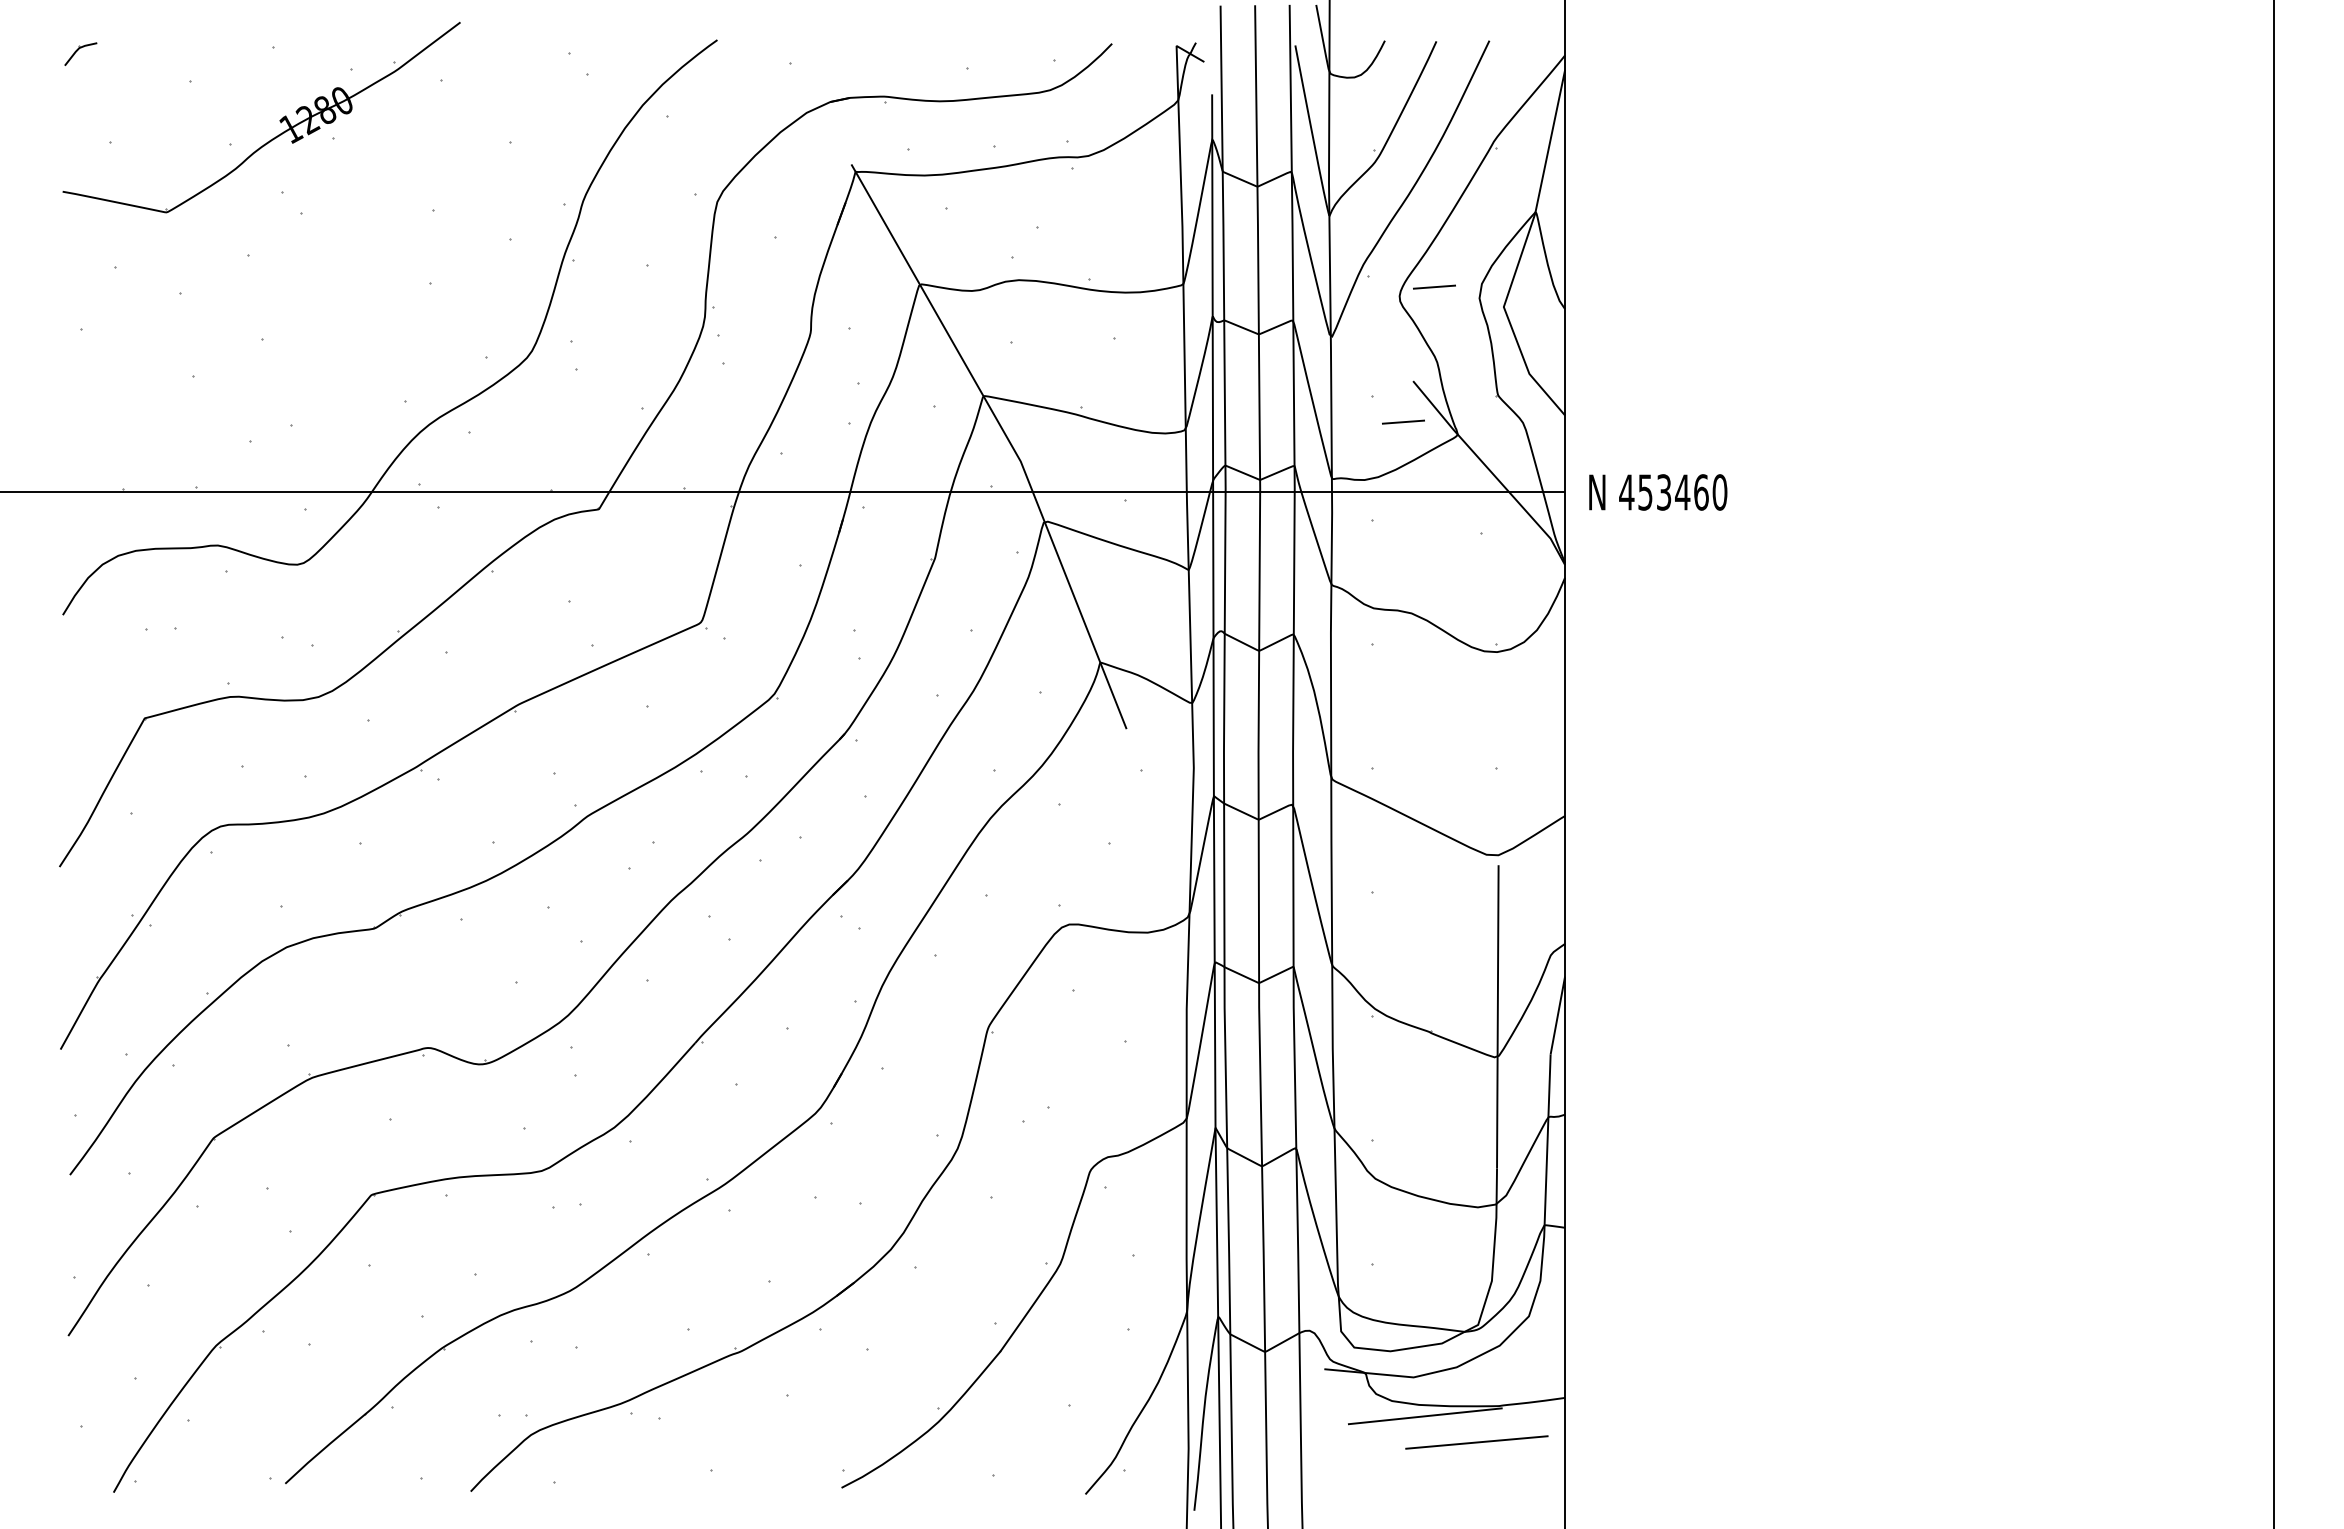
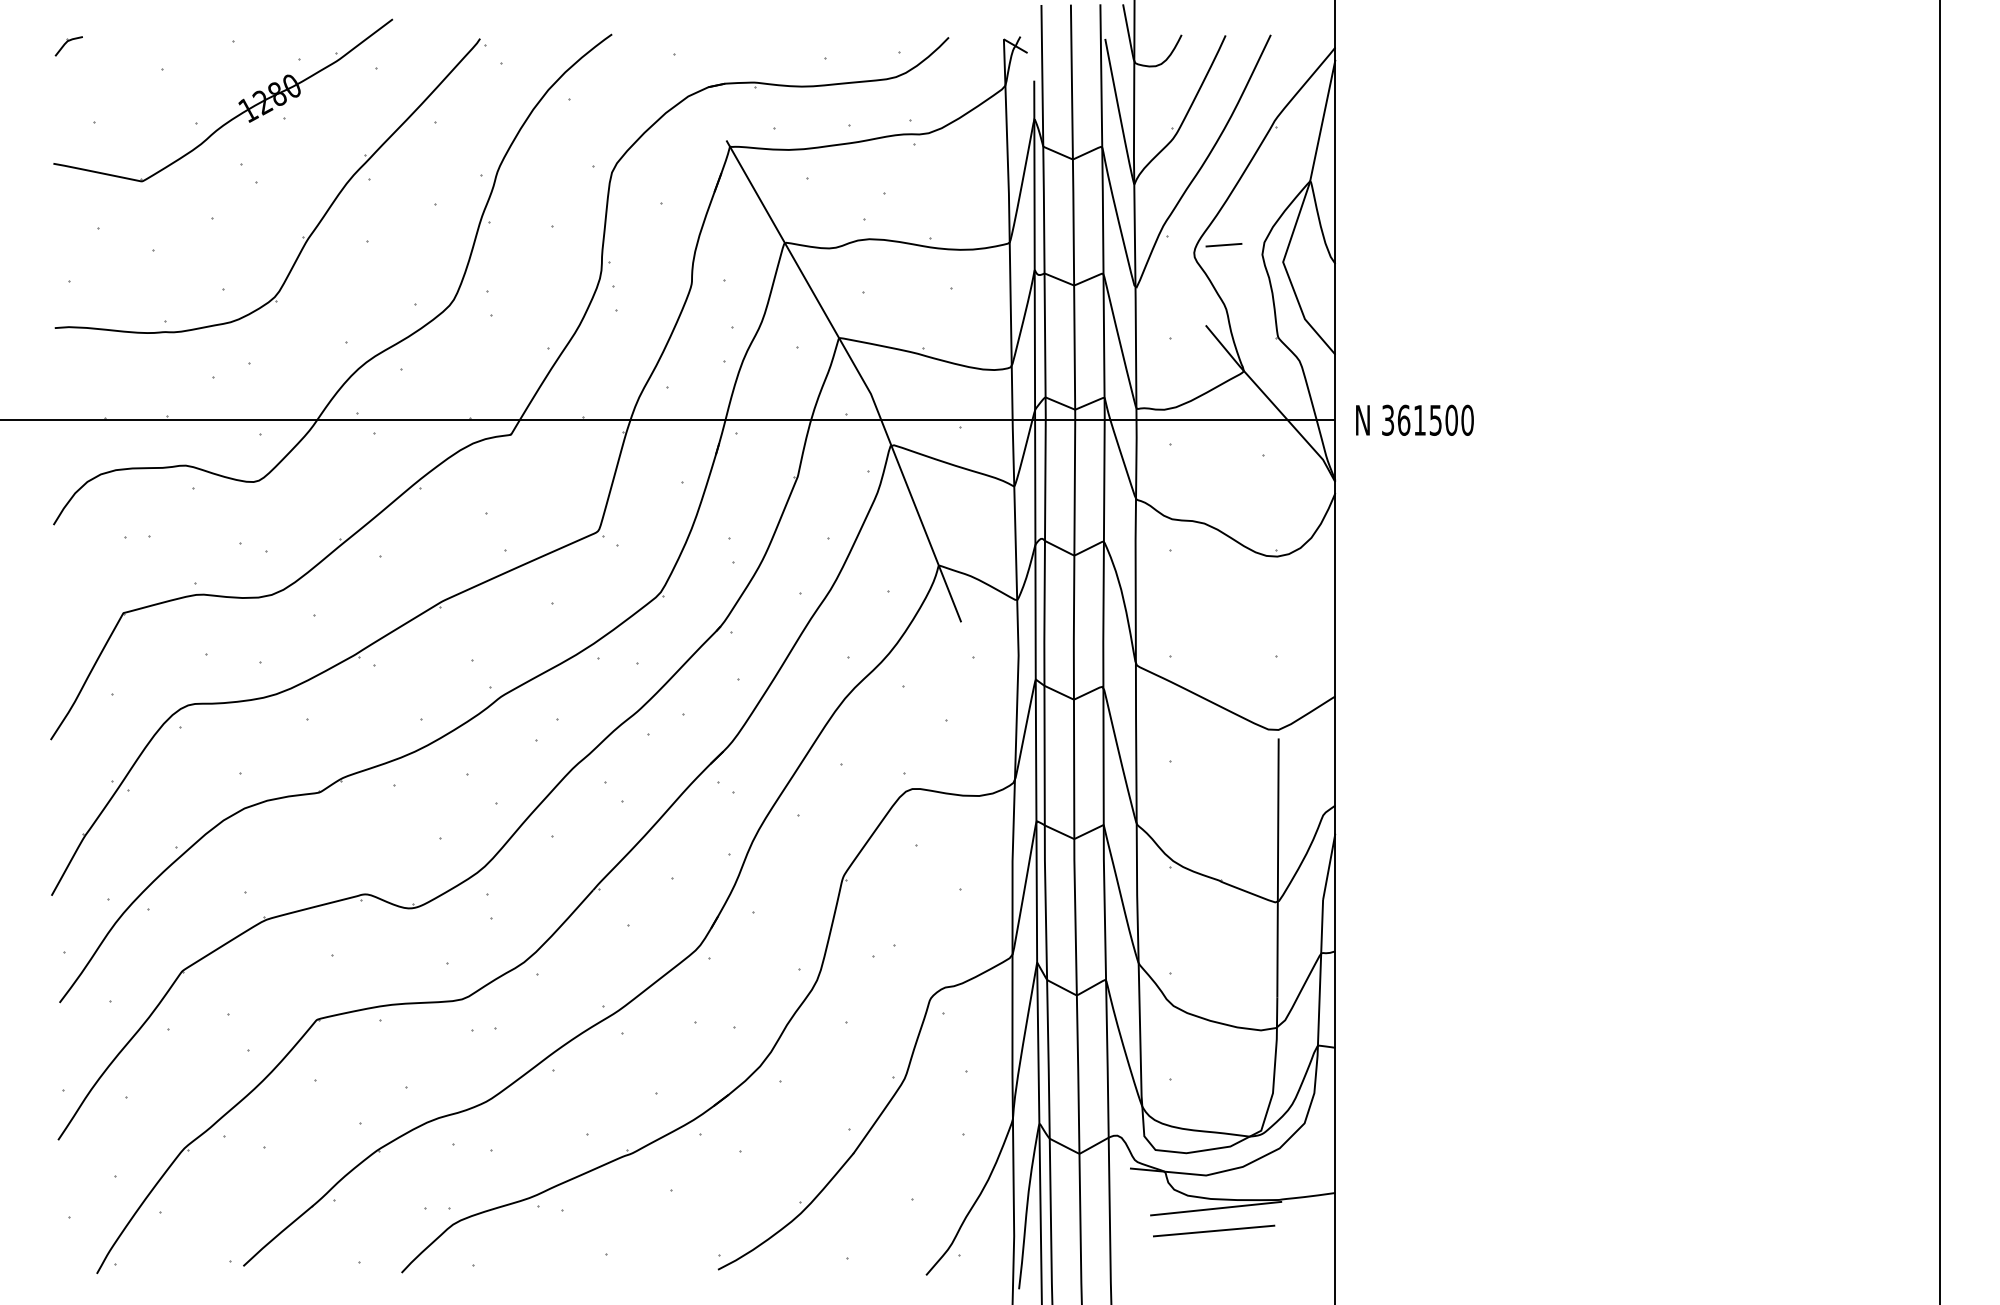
part: (356, 276) -> (304, 236), added
line: (1403, 421) -> (1197, 359), removed
text: (1663, 492) -> (1419, 420), 453460 -> 361500
line: (1476, 1442) -> (1213, 1231), moved

